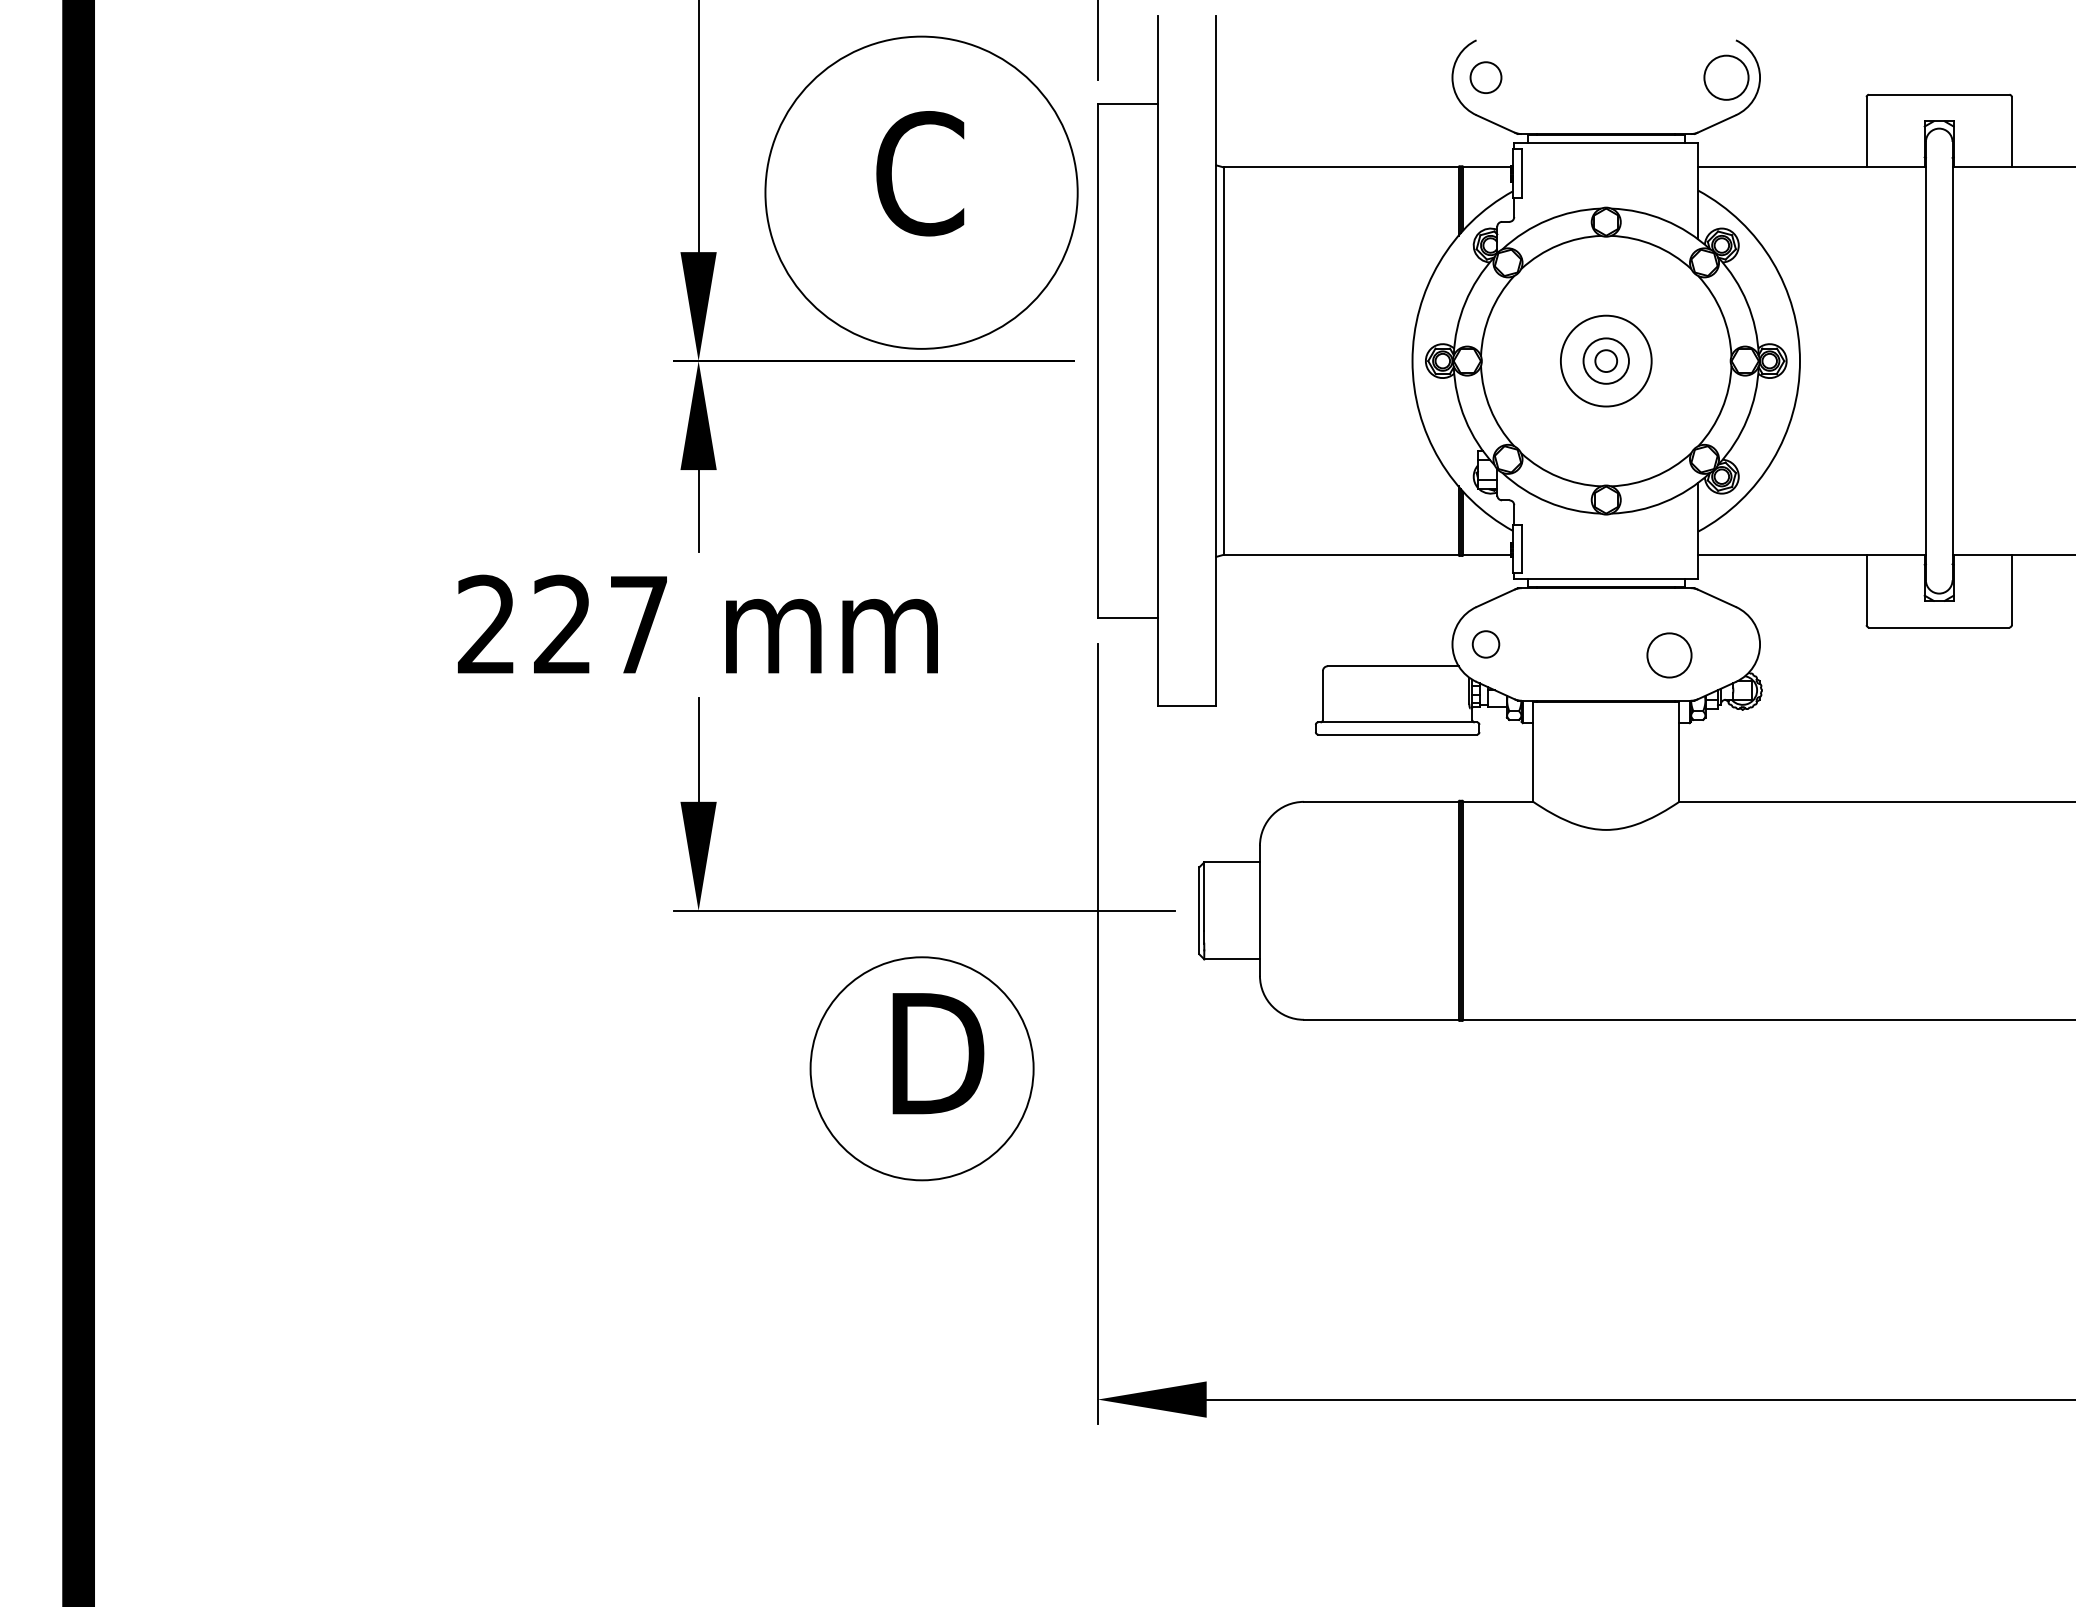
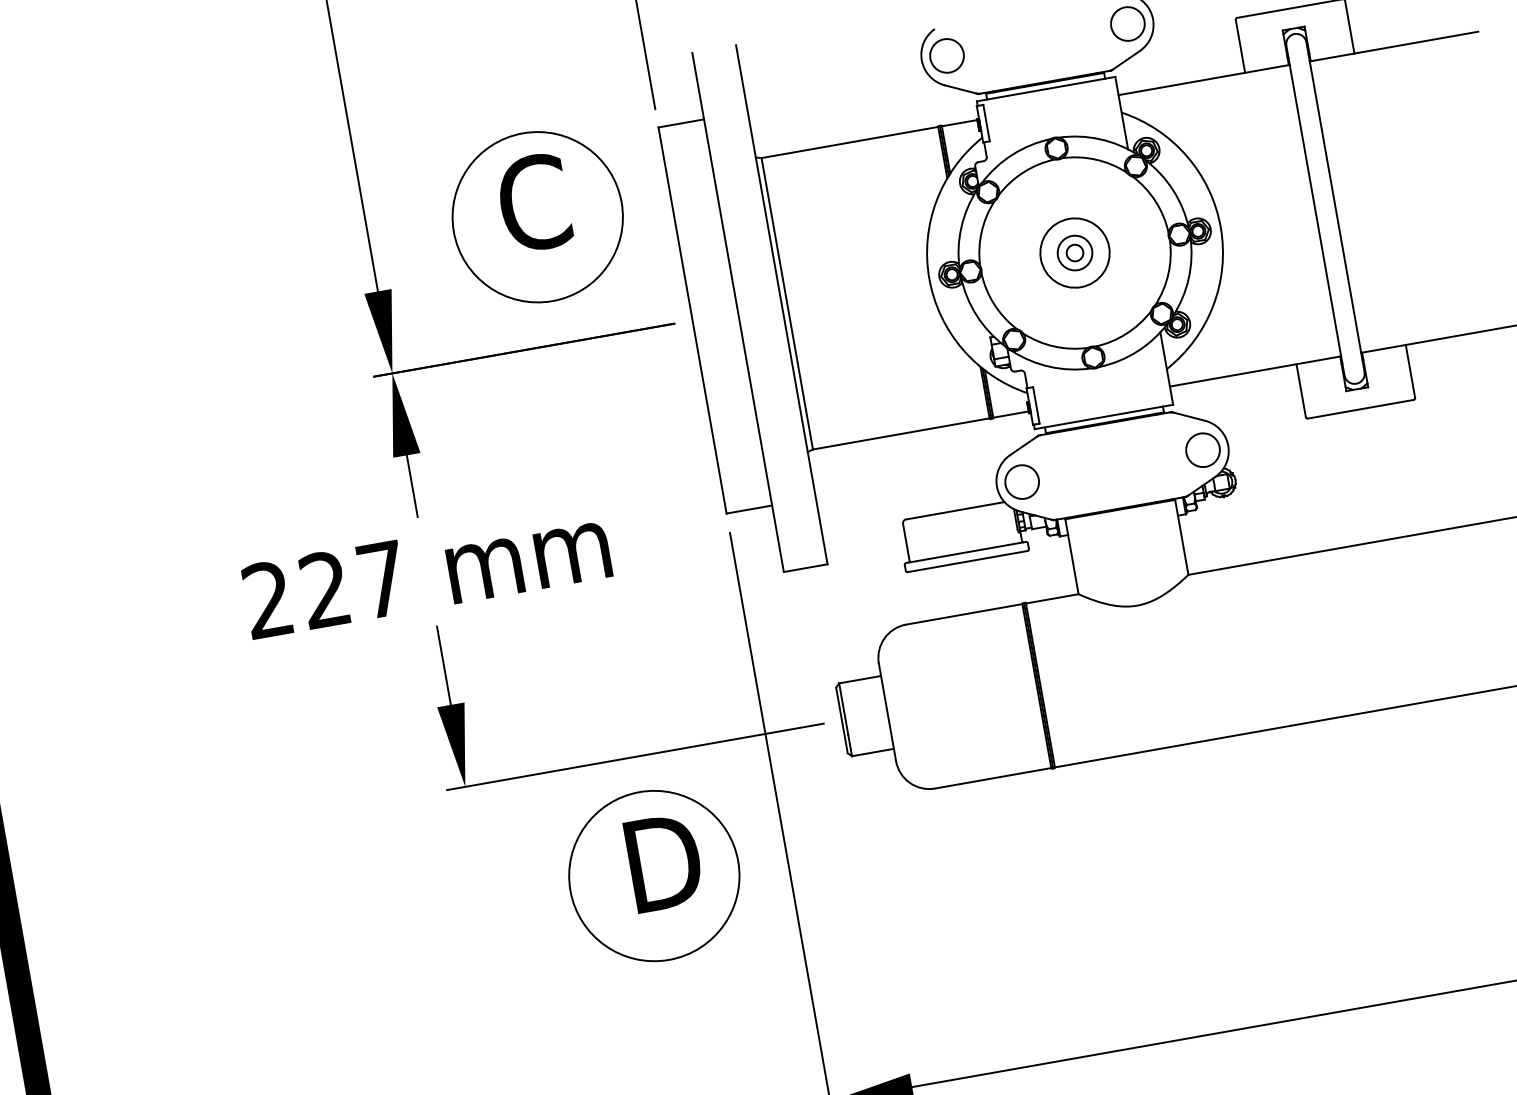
circle: (1485, 77) -> (946, 55), size x1.43
circle: (921, 192) -> (537, 217), size x0.71
circle: (1485, 644) -> (1021, 482), size x1.67
circle: (1669, 655) -> (1203, 450), moved

